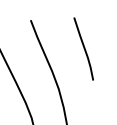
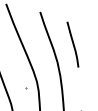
line: (83, 48) -> (72, 44), moved

